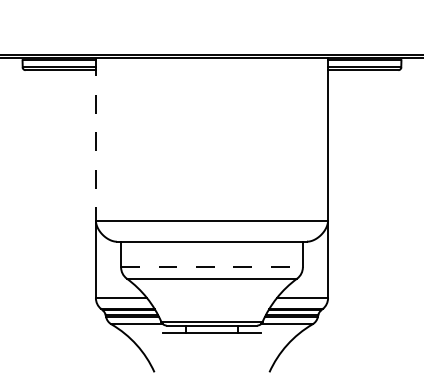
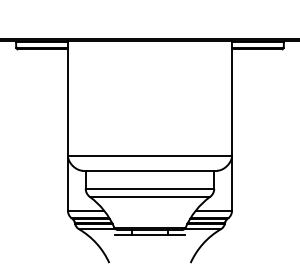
line: (95, 139) -> (67, 98), dashed -> solid
line: (212, 266) -> (150, 188), dashed -> solid

